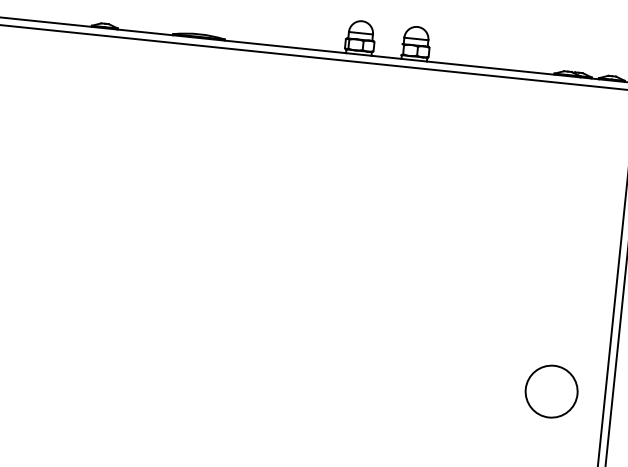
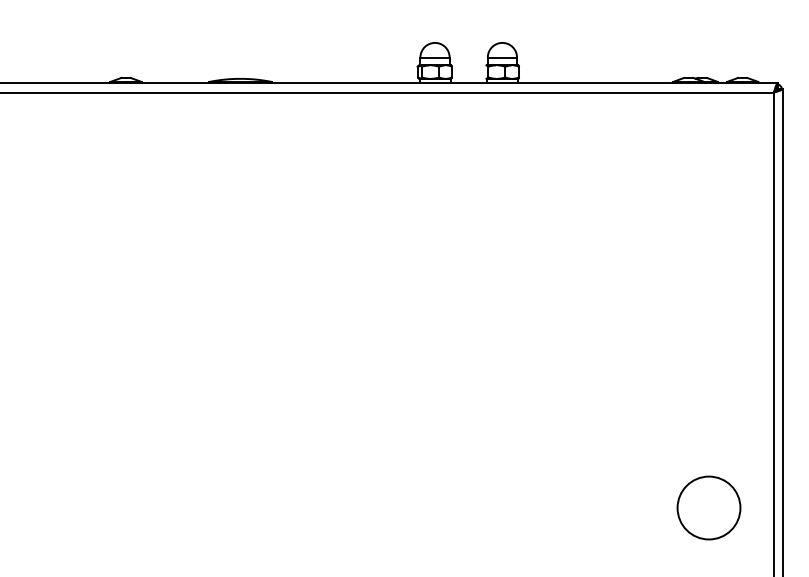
circle: (551, 391) -> (708, 507), moved

